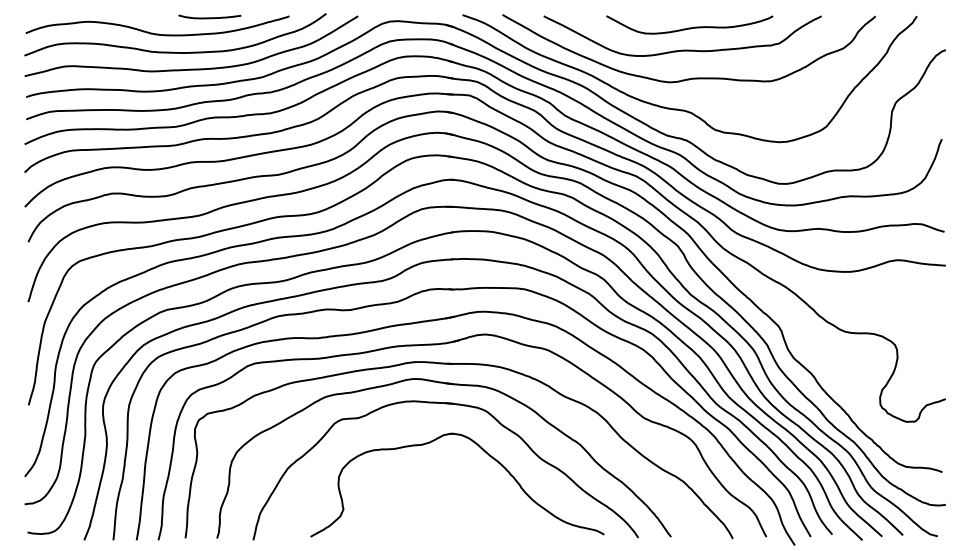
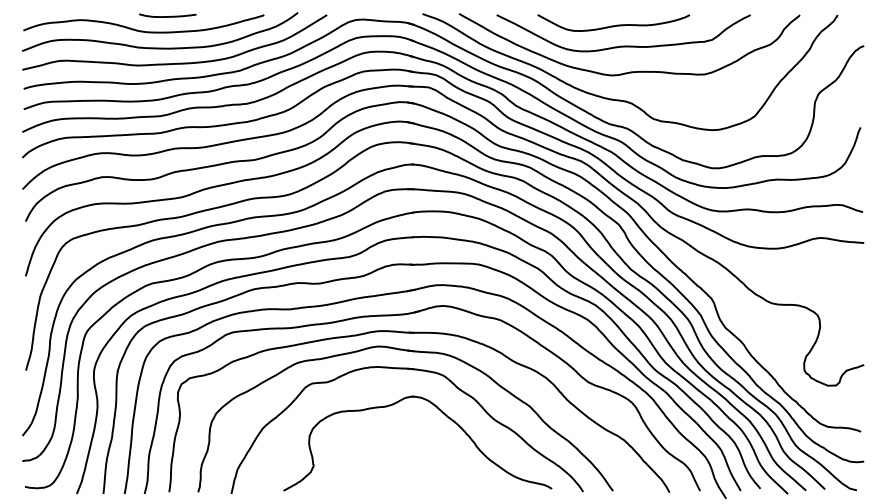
curve: (209, 17) -> (167, 16), moved
curve: (689, 27) -> (613, 25), moved

